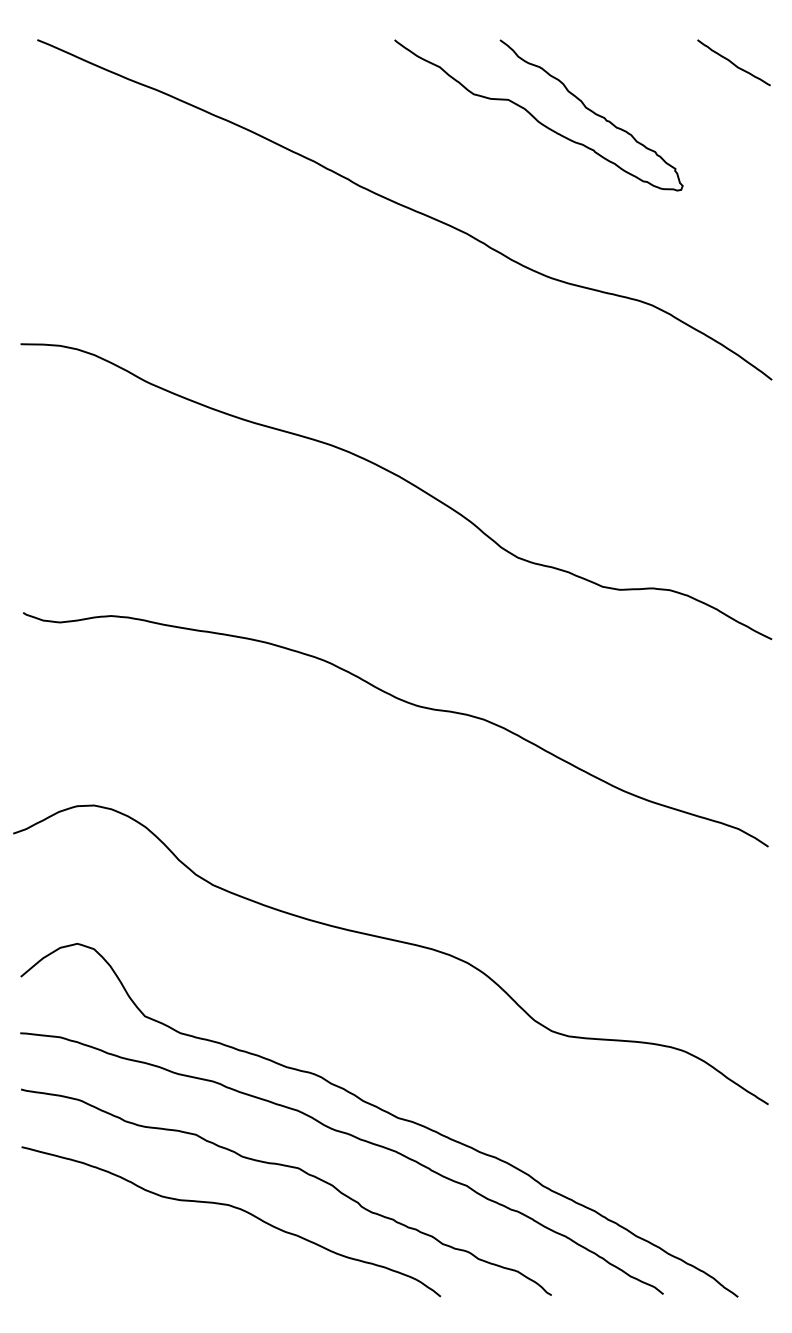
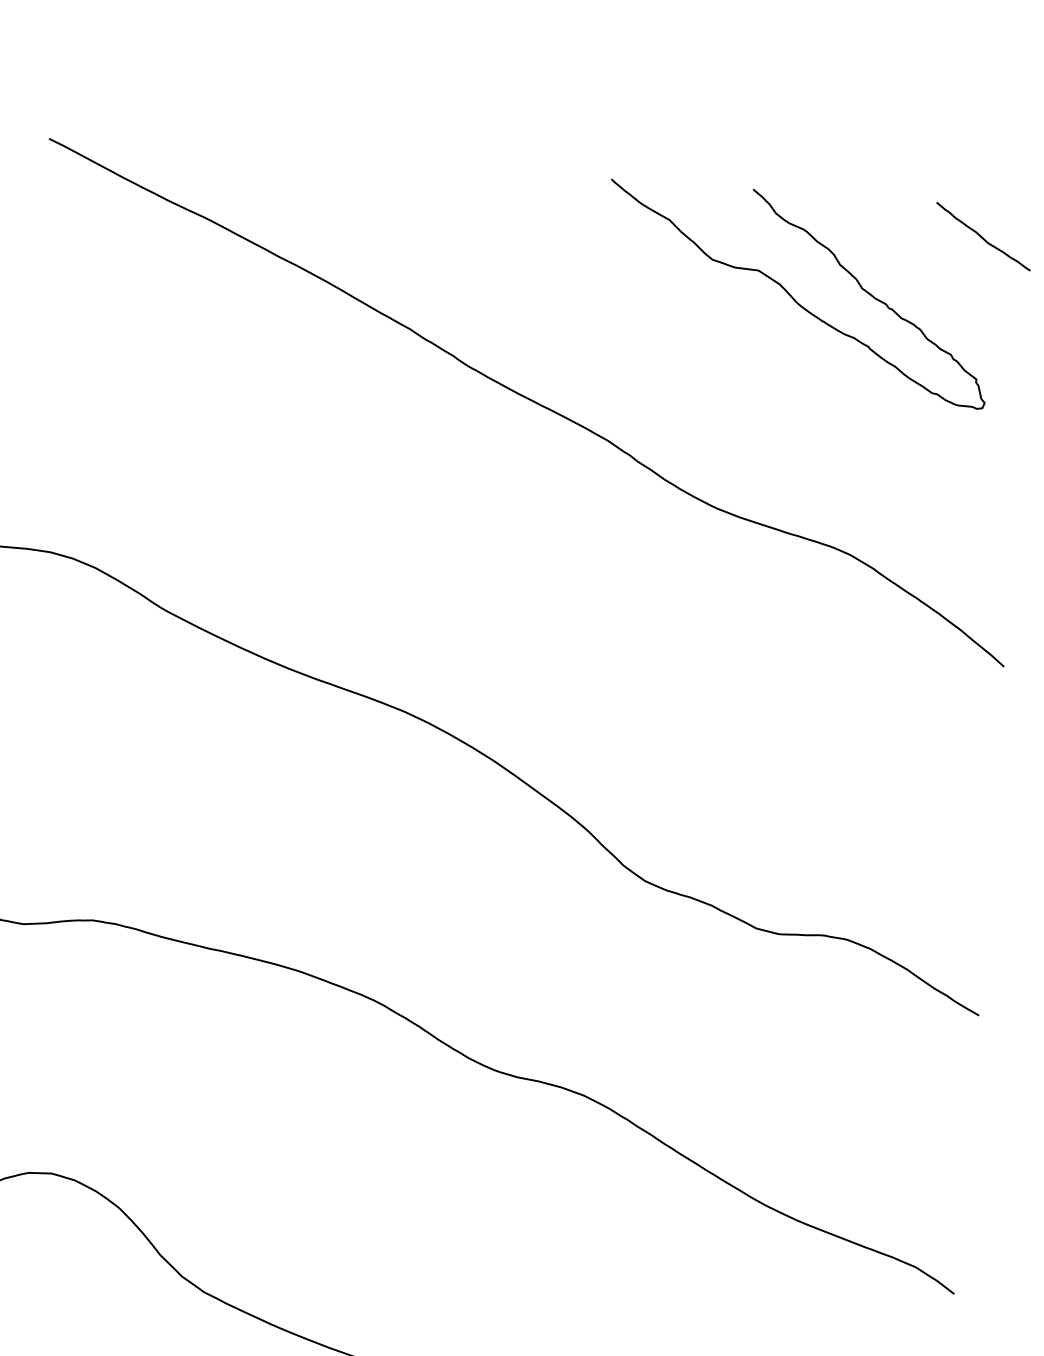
curve: (535, 117) -> (793, 296), moved

